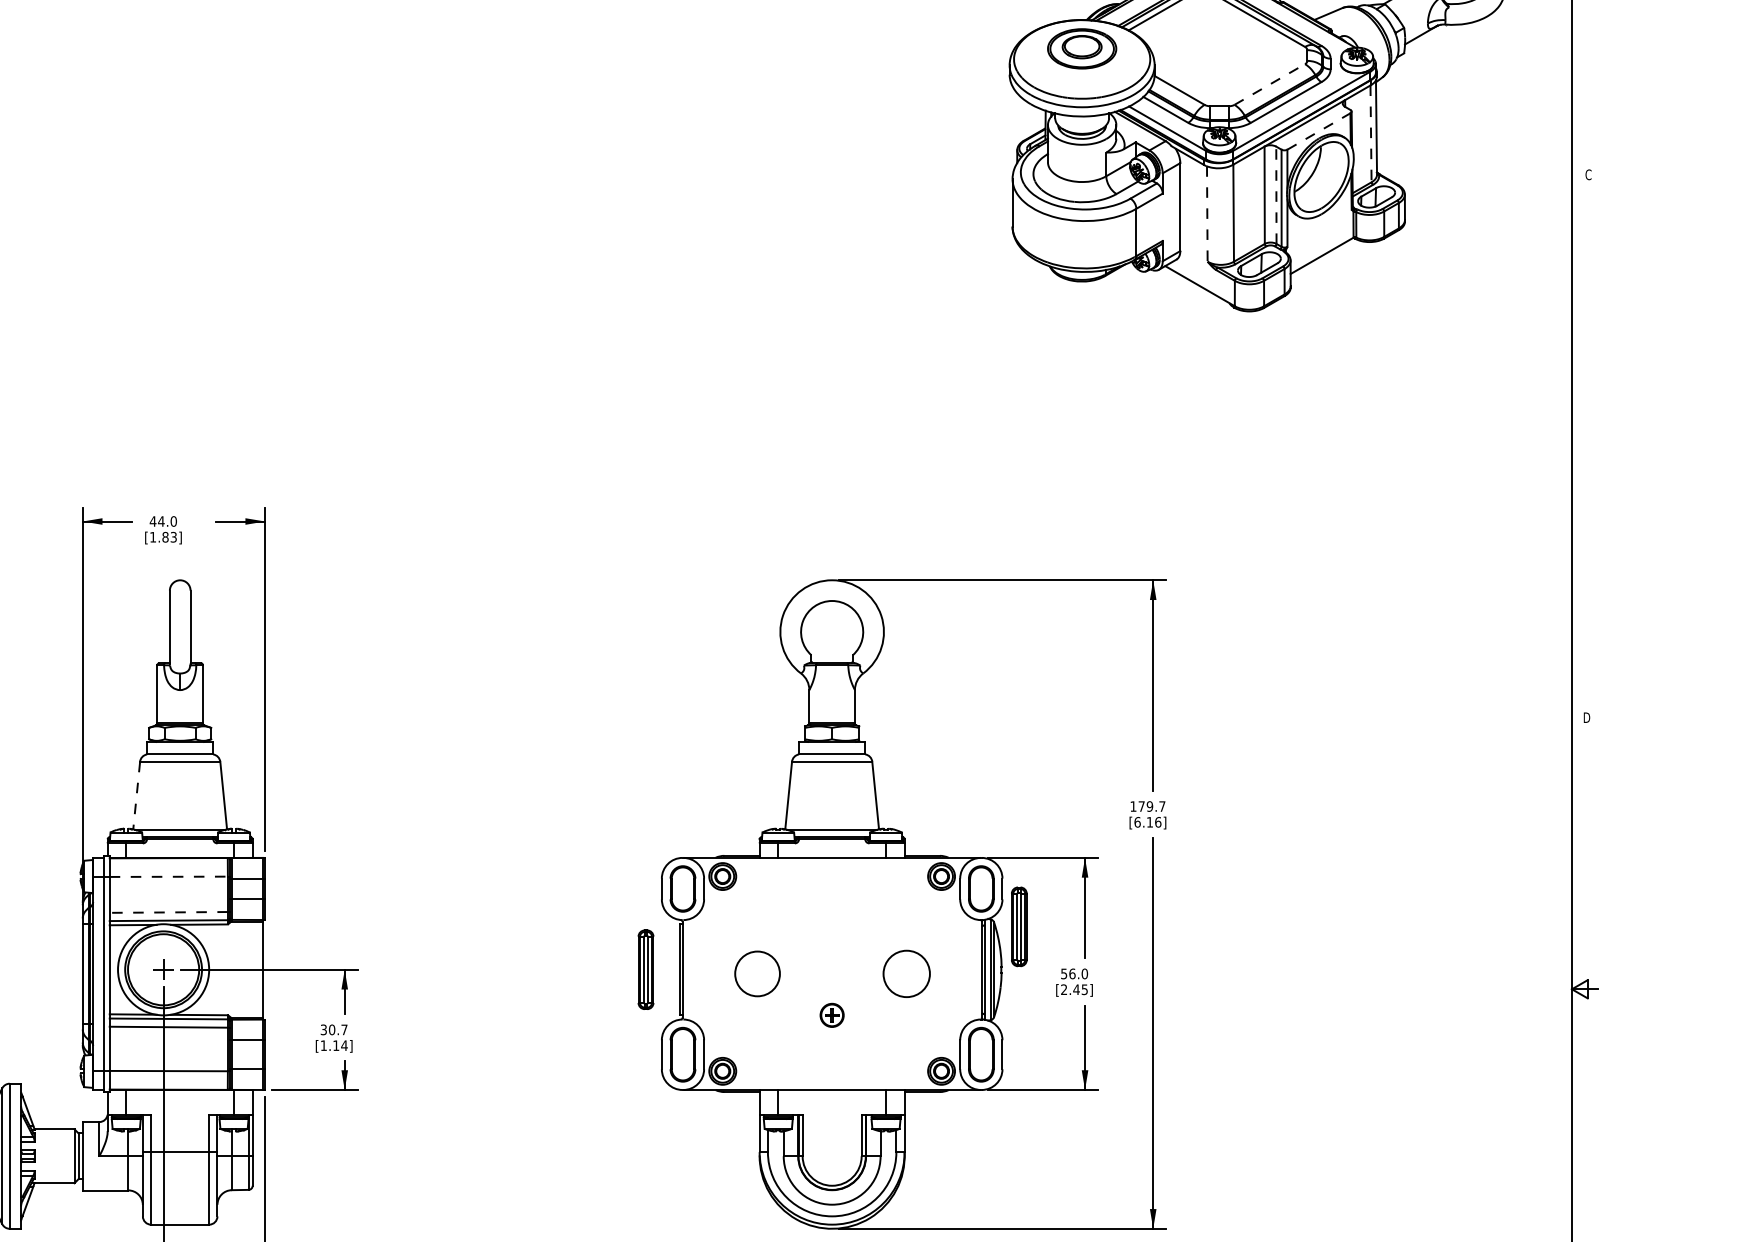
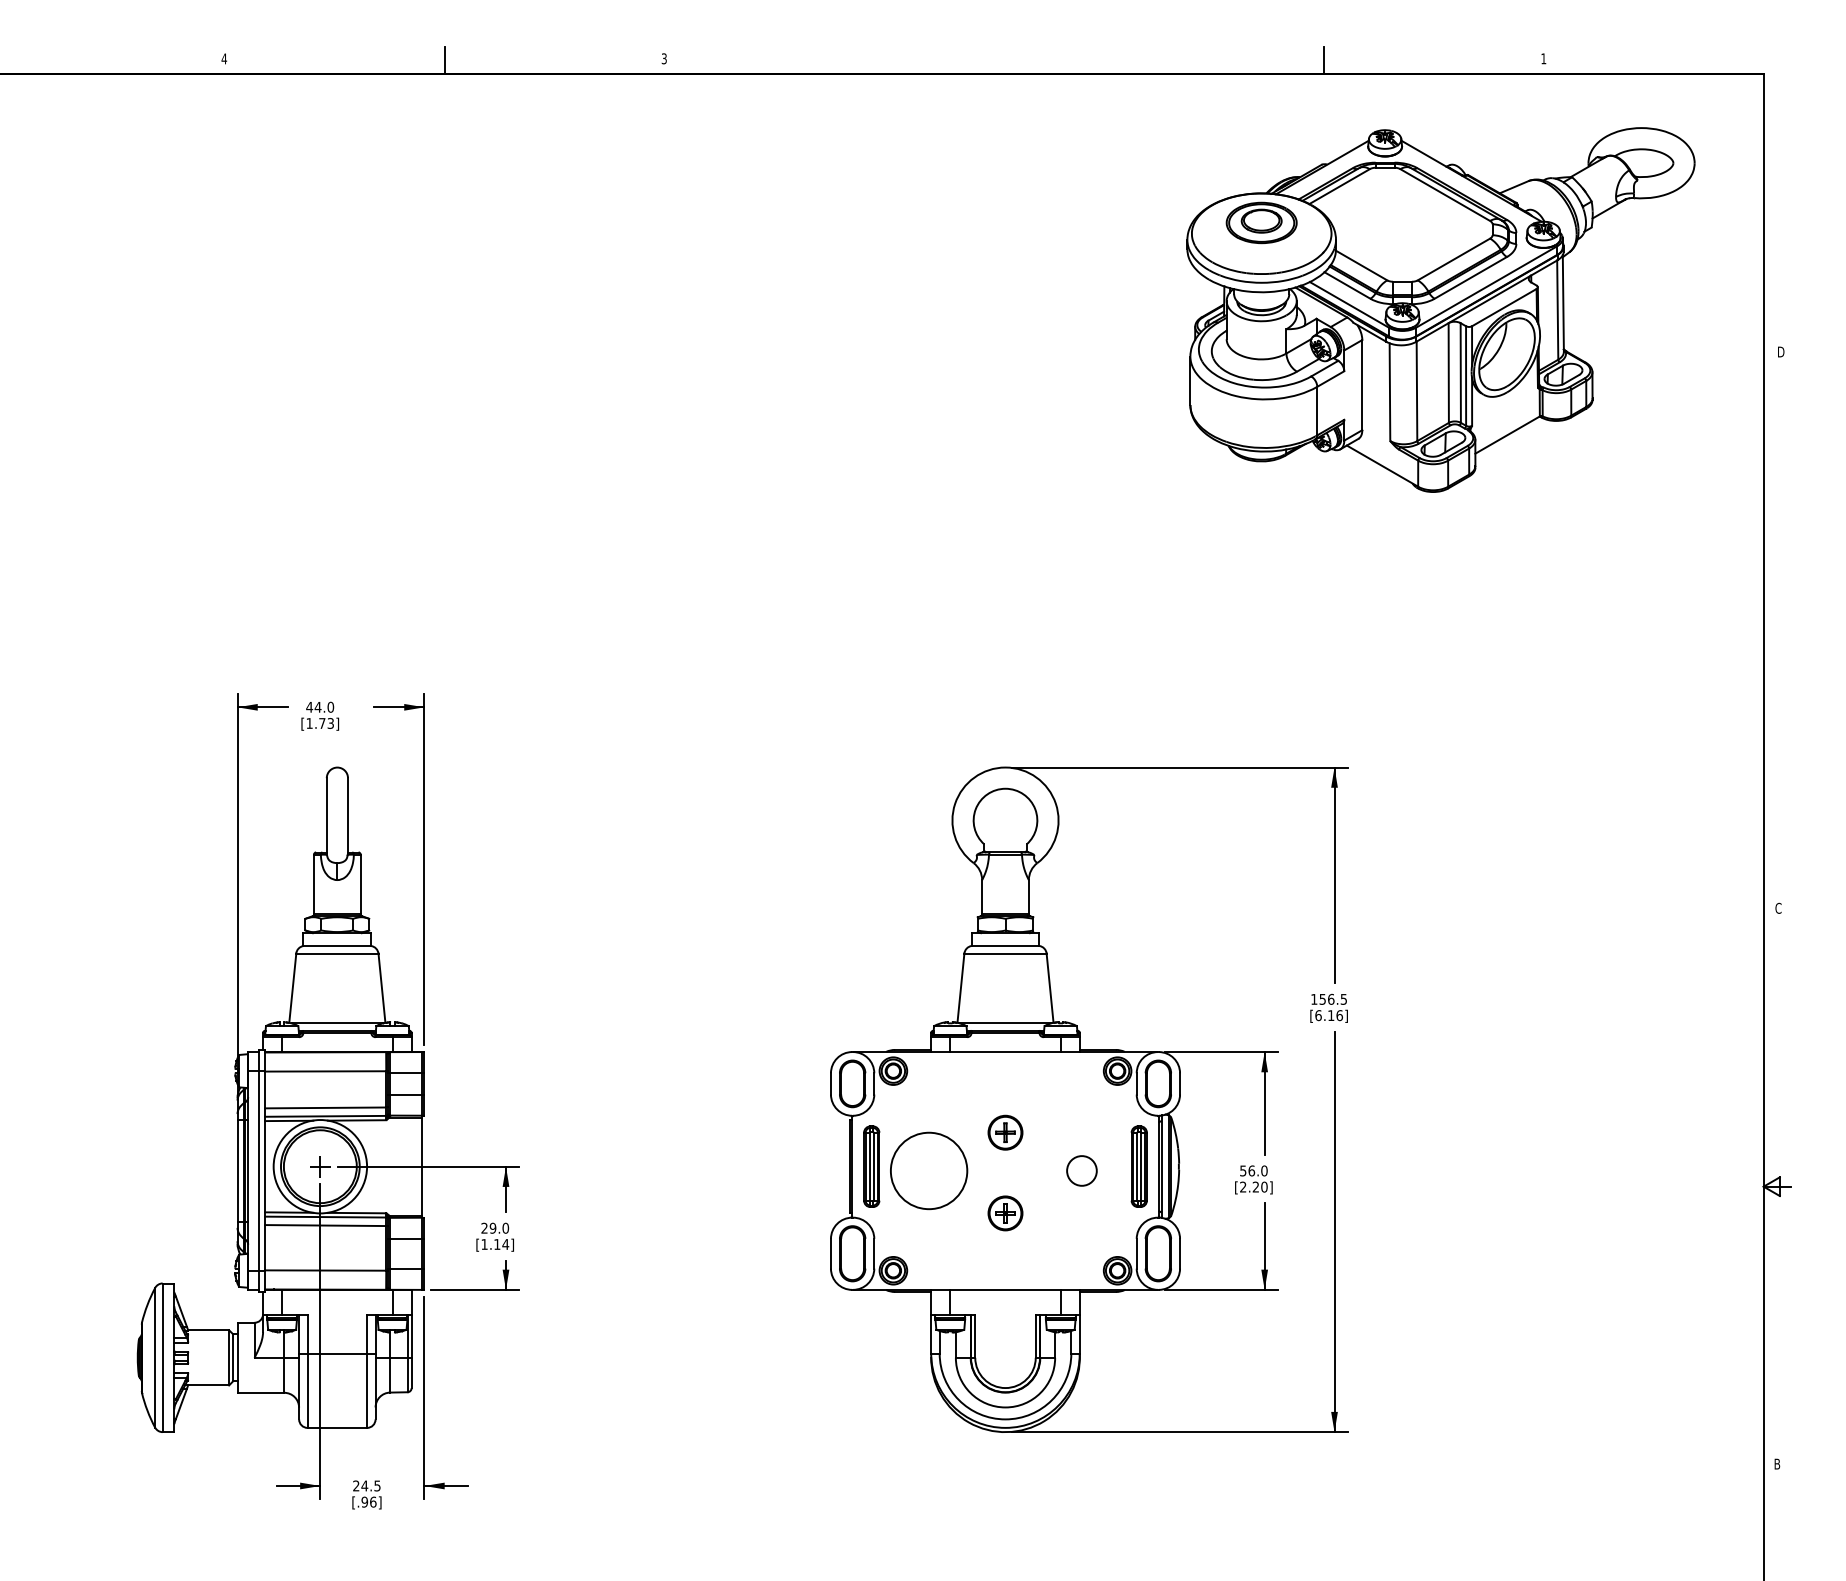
line: (1269, 84) -> (1453, 259), dashed -> solid
line: (1319, 131) -> (1504, 307), dashed -> solid
line: (1370, 134) -> (1557, 310), dashed -> solid
text: (1588, 174) -> (1780, 351), C -> D
line: (1276, 195) -> (1460, 373), dashed -> solid
line: (1206, 214) -> (1389, 392), dashed -> solid
text: (165, 537) -> (322, 723), [1.83] -> [1.73]
text: (1586, 716) -> (1778, 907), D -> C
line: (136, 795) -> (292, 988), dashed -> solid
text: (1151, 805) -> (1332, 998), 179.7 -> 156.5
line: (168, 876) -> (325, 1071), dashed -> solid
line: (168, 912) -> (325, 1107), dashed -> solid
part: (1018, 926) -> (1138, 1166), moved
part: (832, 936) -> (1005, 1132), added
part: (645, 969) -> (871, 1166), moved
circle: (757, 973) -> (928, 1170), size x1.67
circle: (906, 973) -> (1081, 1170), size x0.62
text: (1080, 989) -> (1259, 1186), [2.45] -> [2.20]
part: (832, 1015) -> (1005, 1213), size x1.43
text: (334, 1029) -> (495, 1227), 30.7 -> 29.0

